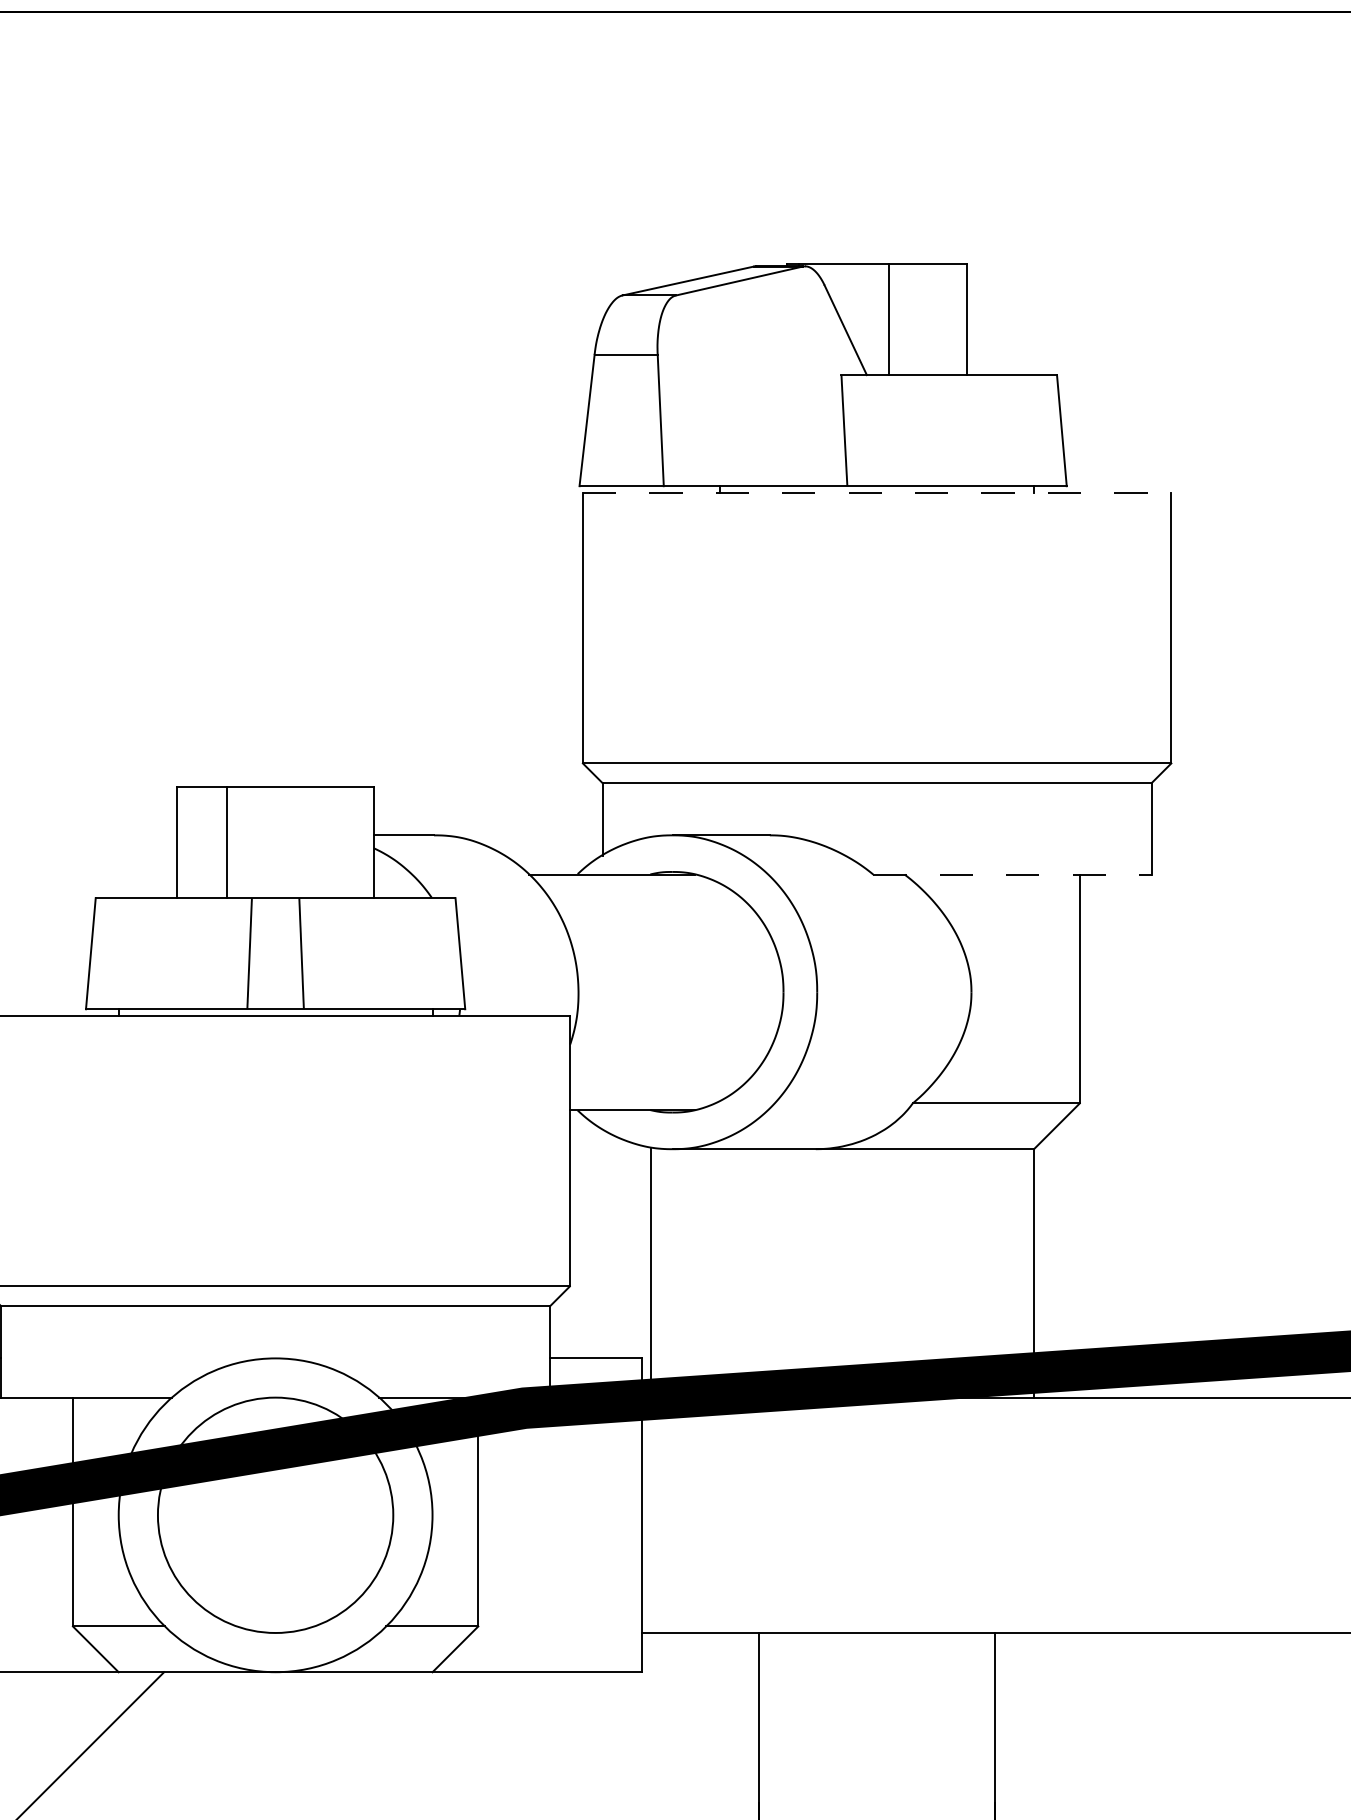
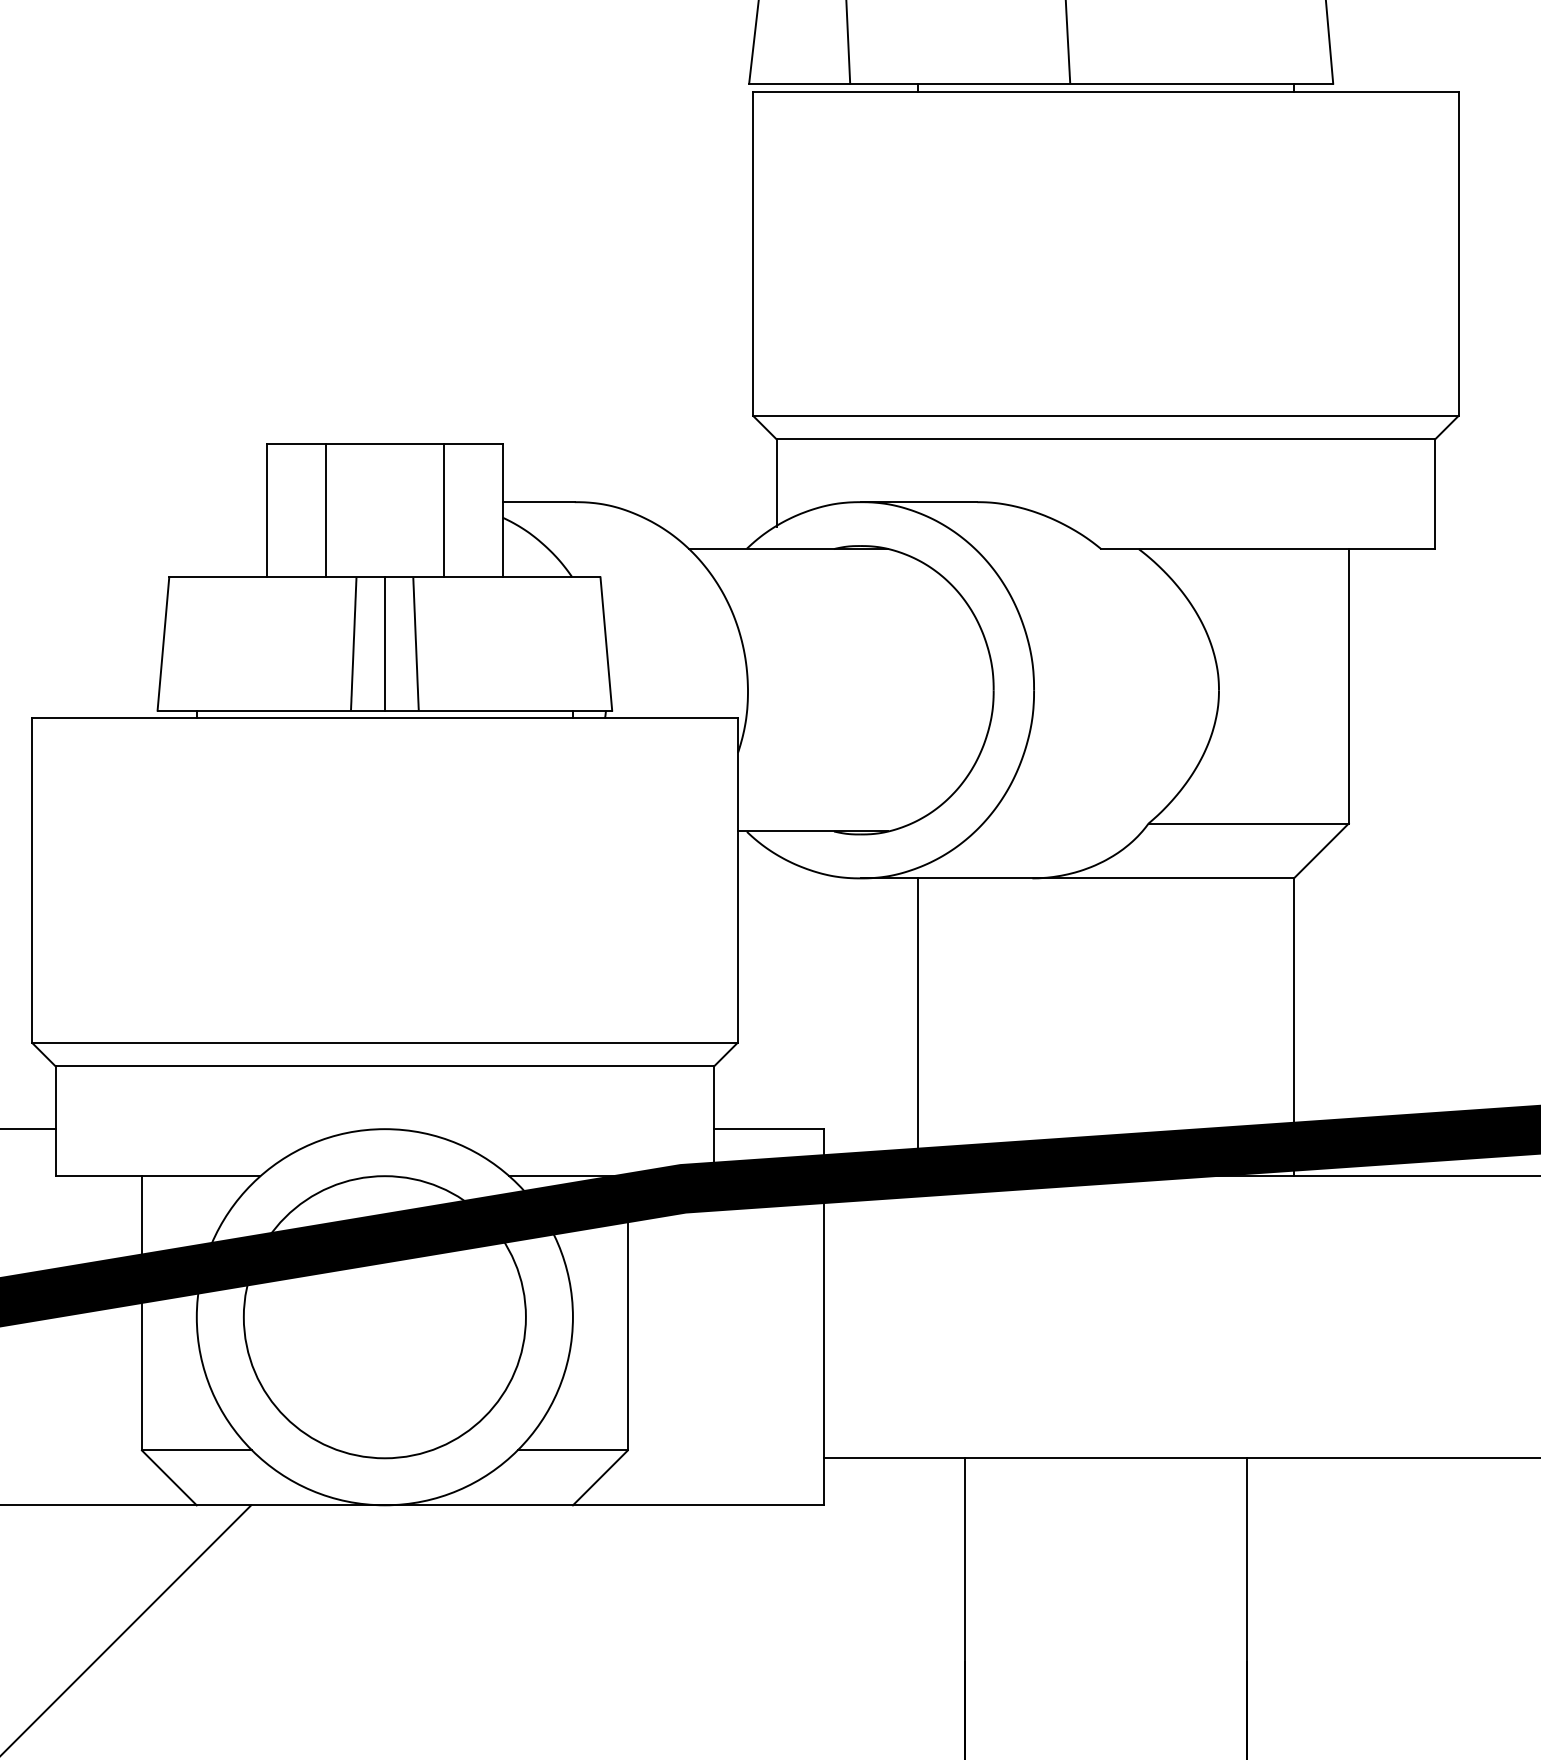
line: (877, 492) -> (1106, 91), dashed -> solid
line: (324, 842) -> (443, 510), added
line: (1013, 874) -> (1269, 549), dashed -> solid
line: (275, 953) -> (384, 643), added
line: (651, 1273) -> (918, 1027), moved

